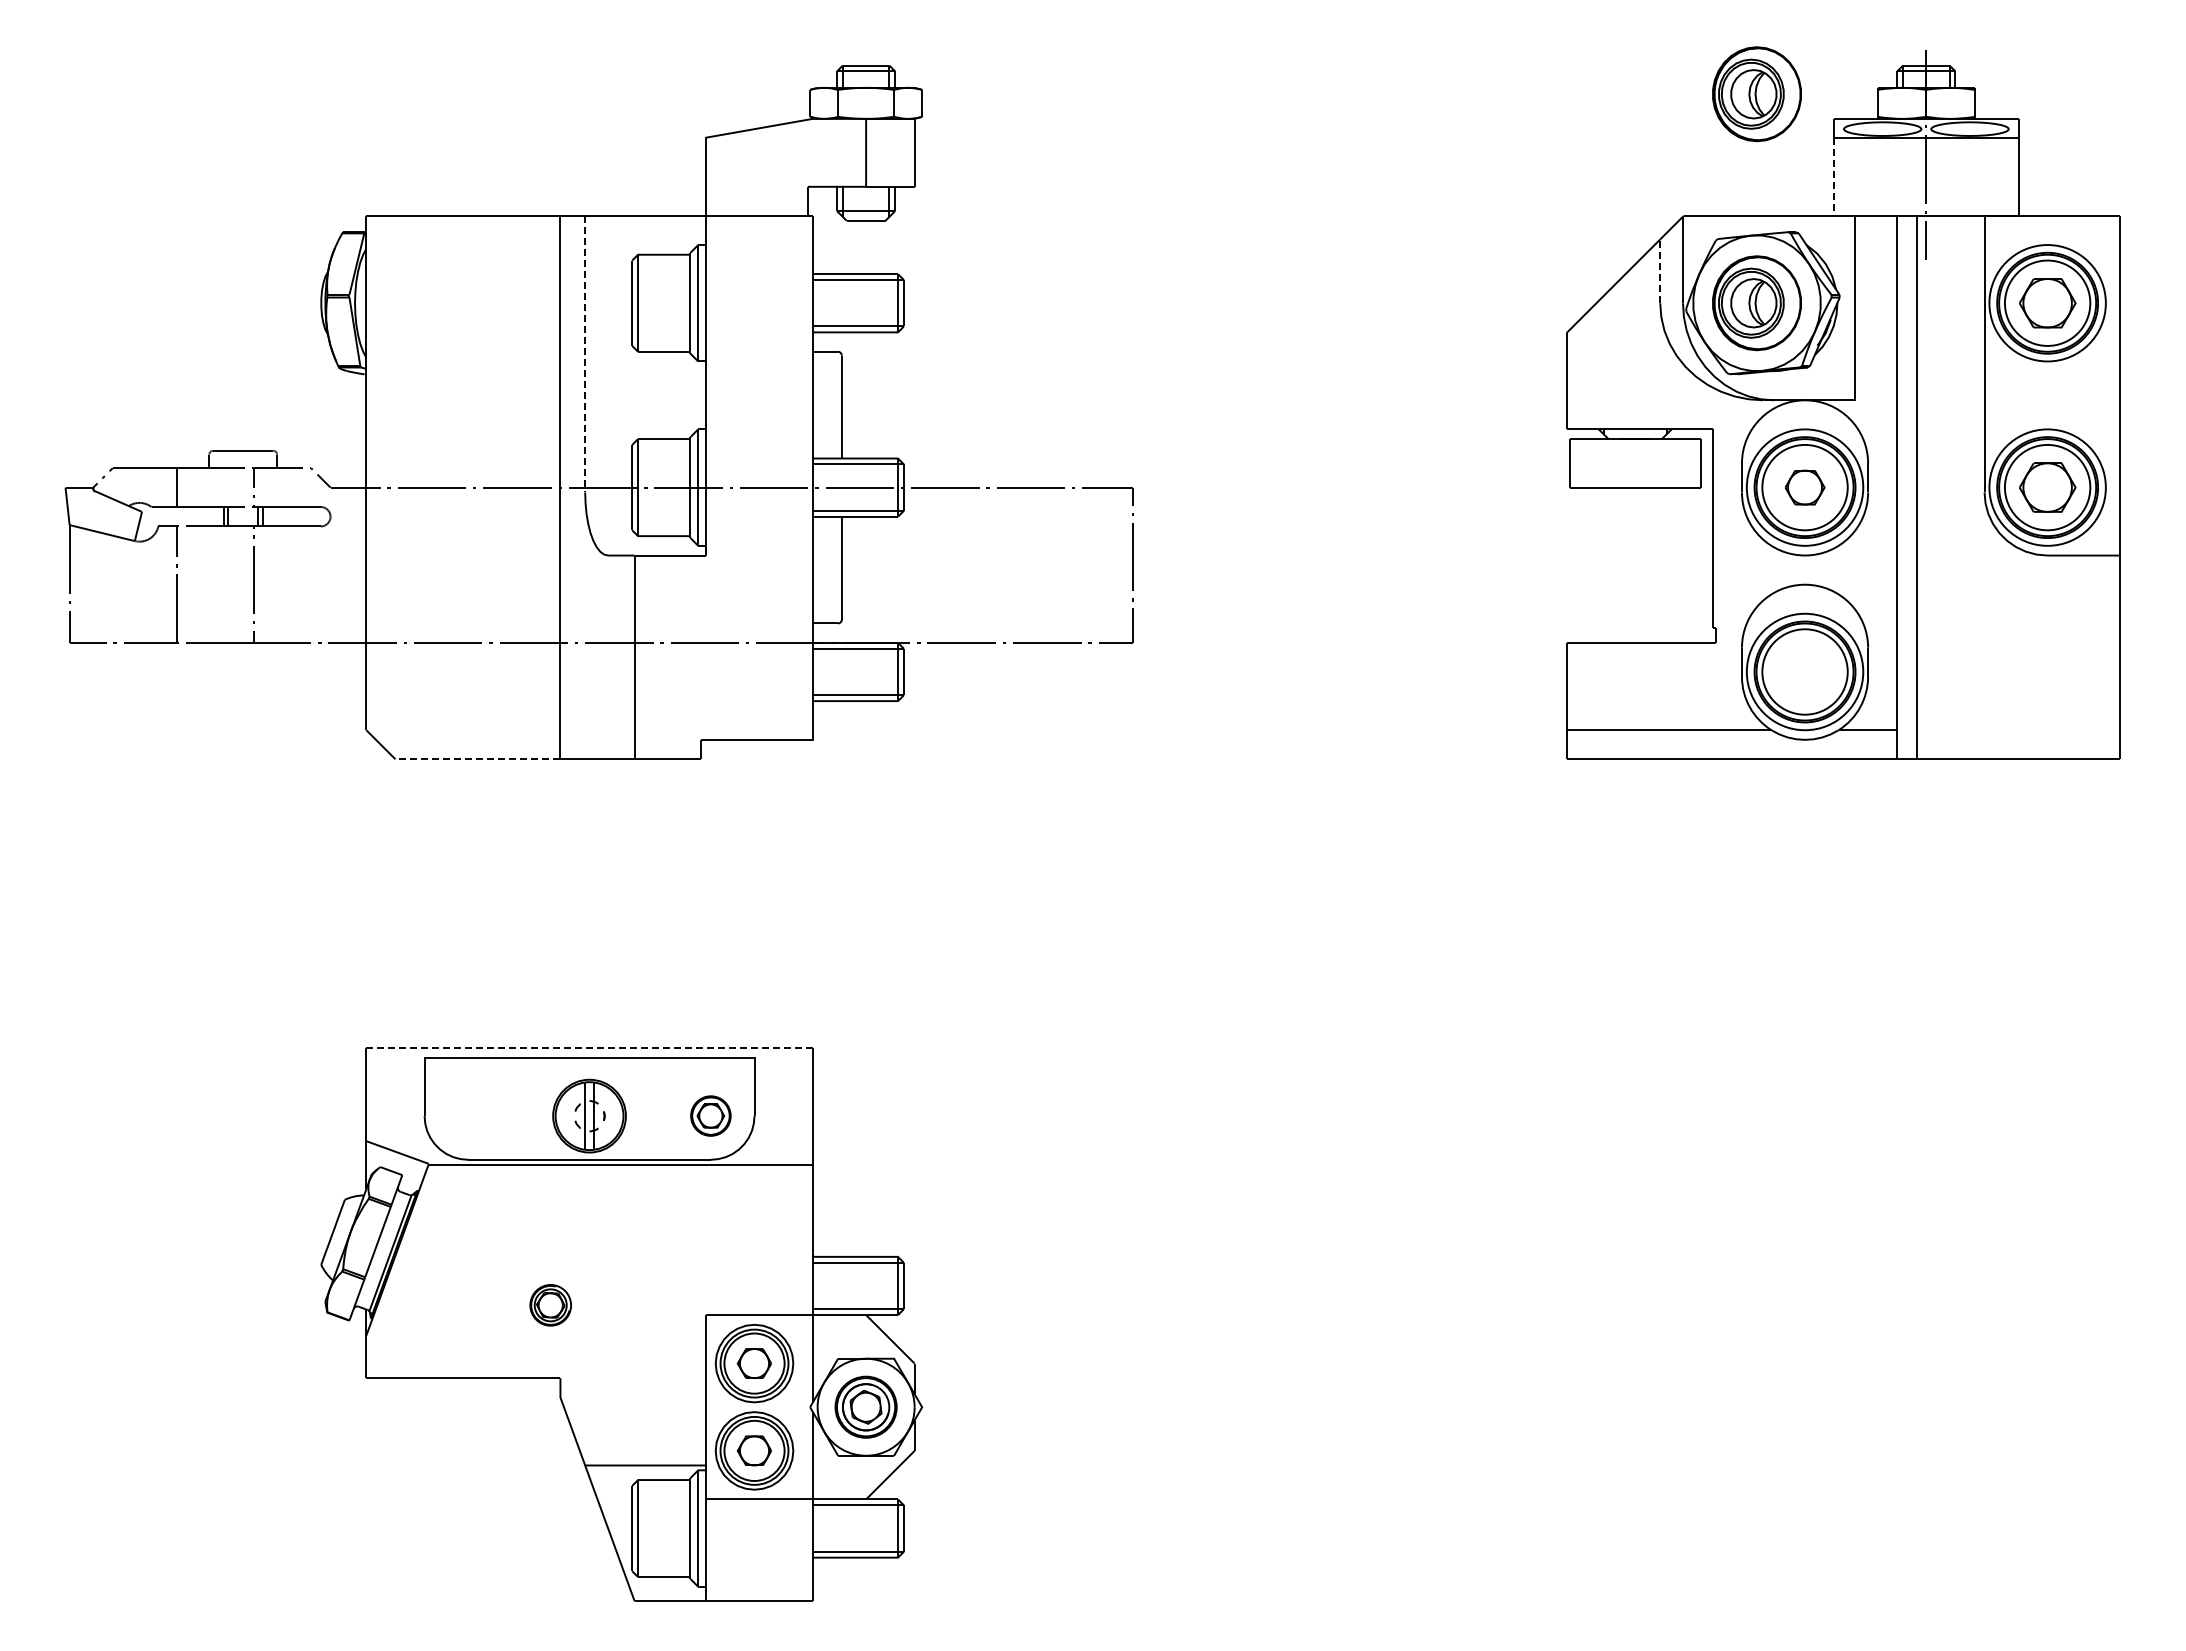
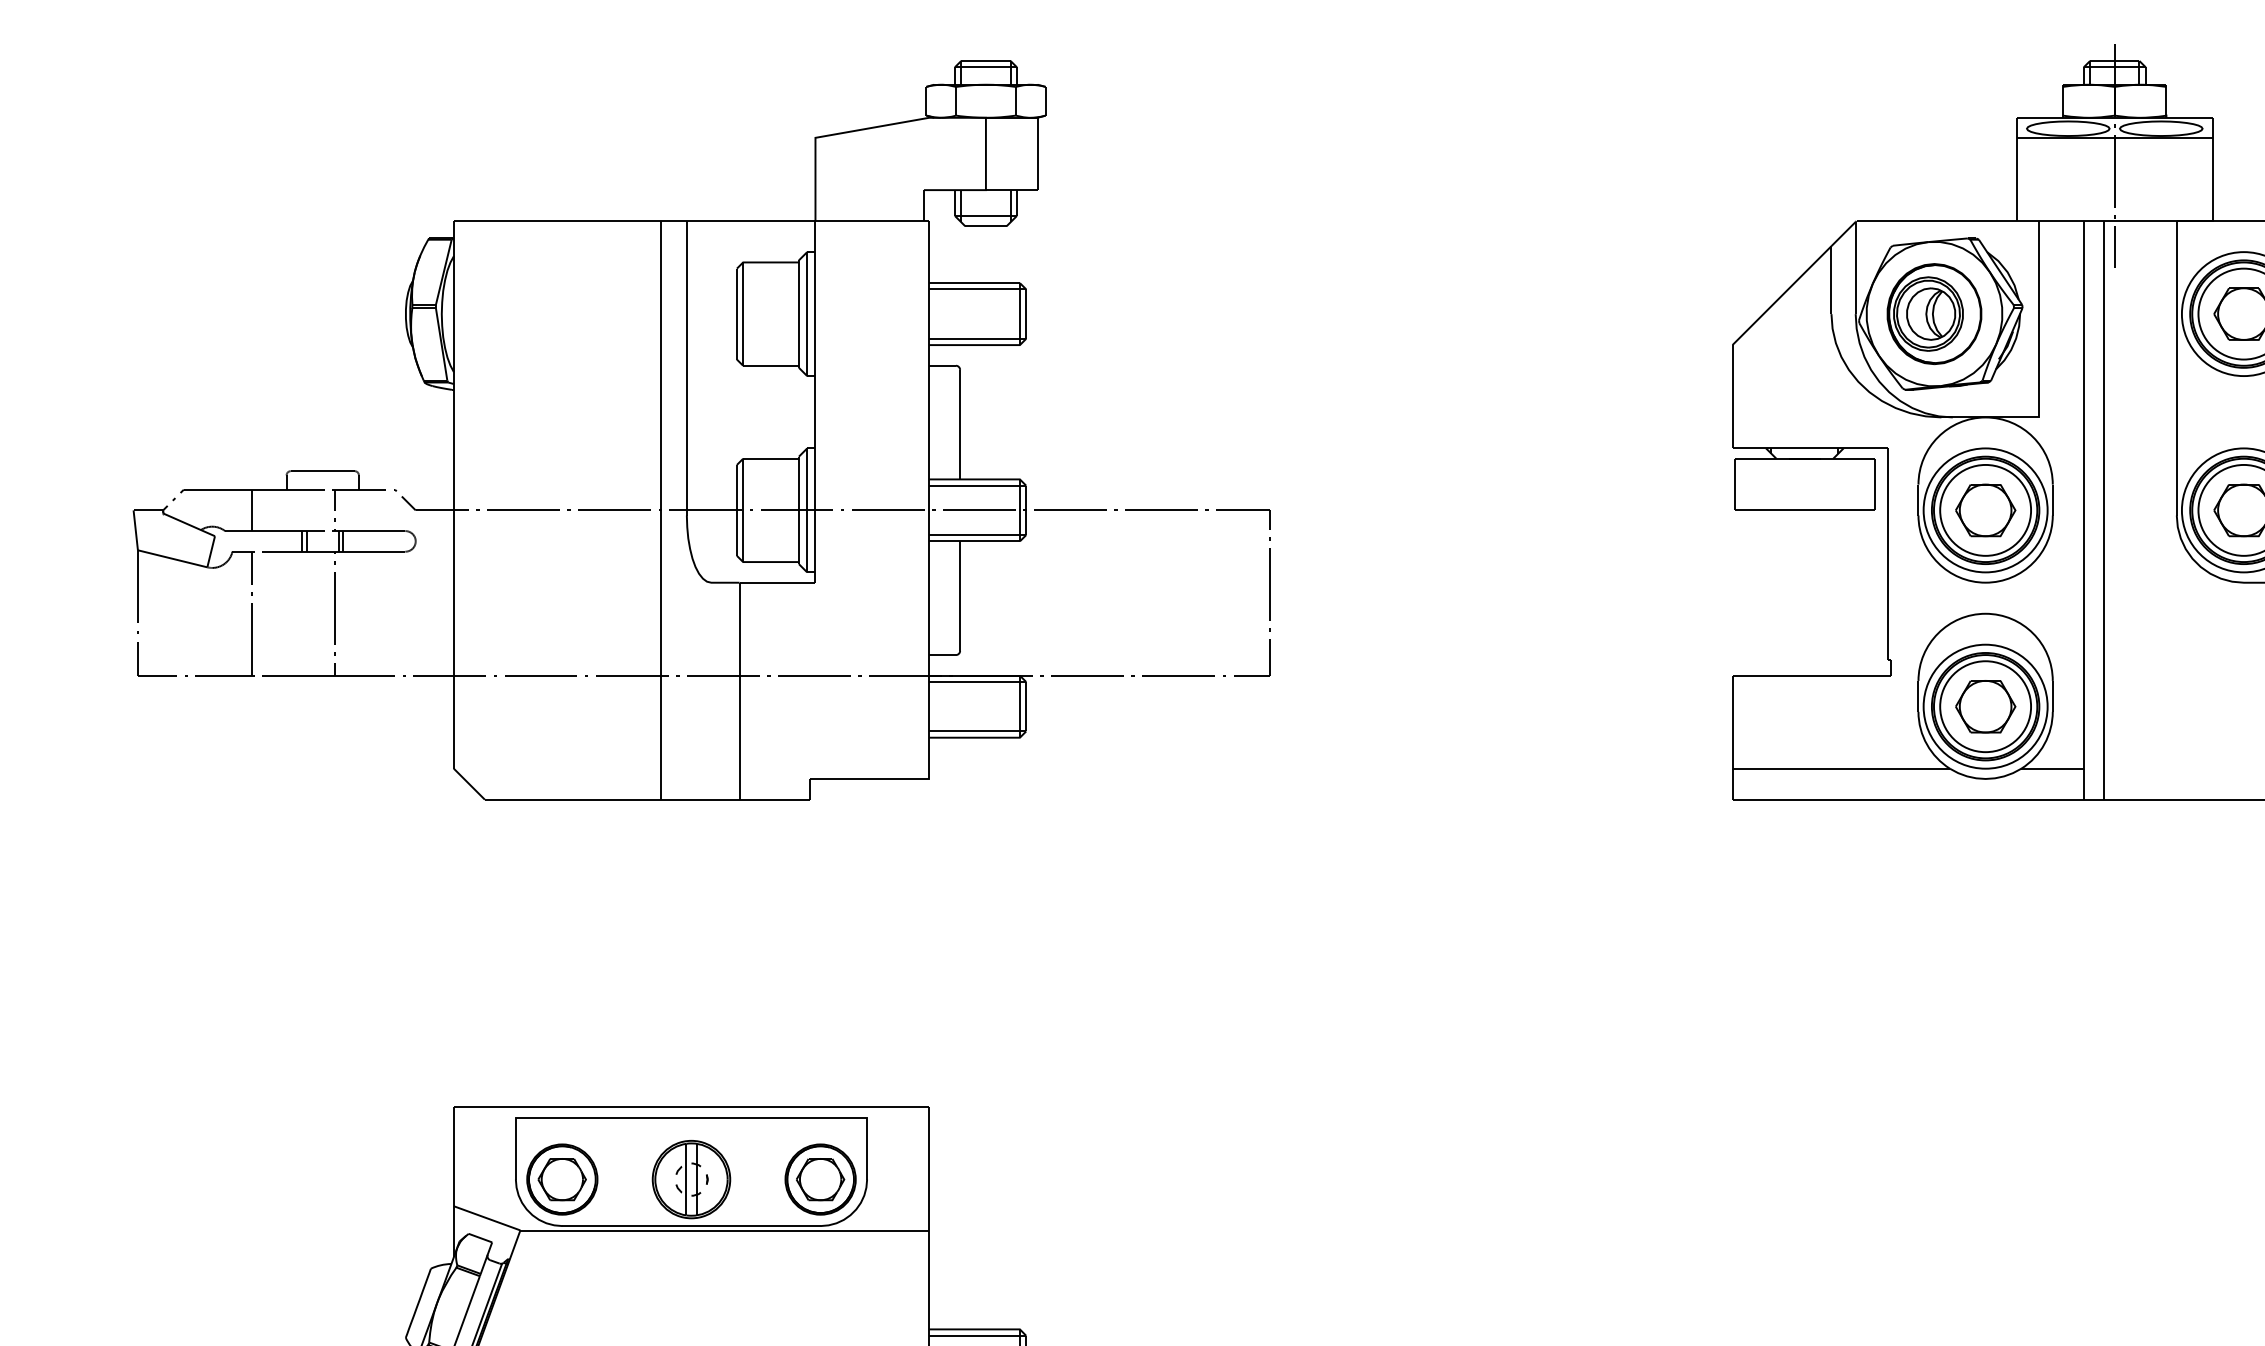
part: (1756, 94) -> (1933, 91), removed
line: (1834, 177) -> (2016, 180), dashed -> solid
line: (1660, 271) -> (1831, 280), dashed -> solid
line: (585, 354) -> (687, 368), dashed -> solid
part: (1804, 487) -> (1985, 510), size x1.43
part: (1804, 671) -> (1985, 706), added
line: (477, 759) -> (572, 799), dashed -> solid
line: (590, 1048) -> (692, 1107), dashed -> solid
part: (468, 1115) -> (562, 1178), added
part: (710, 1115) -> (820, 1178), size x1.67

